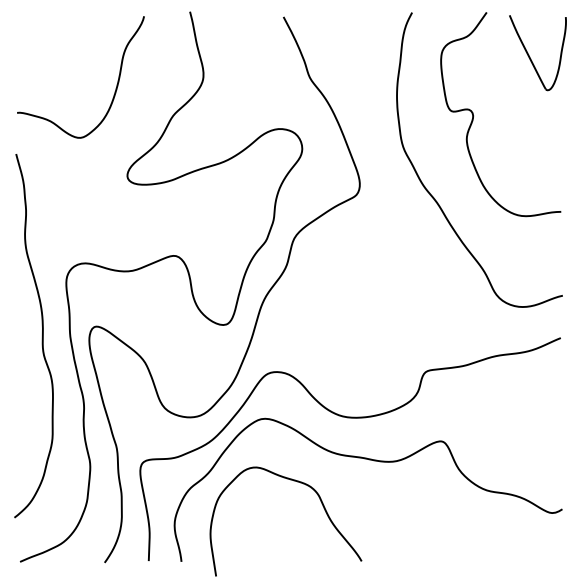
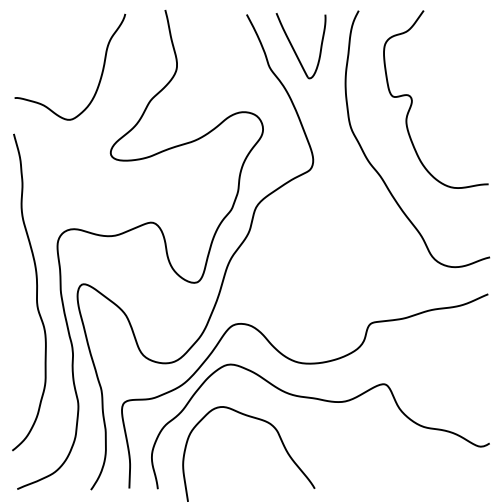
part: (531, 58) -> (295, 50), moved

